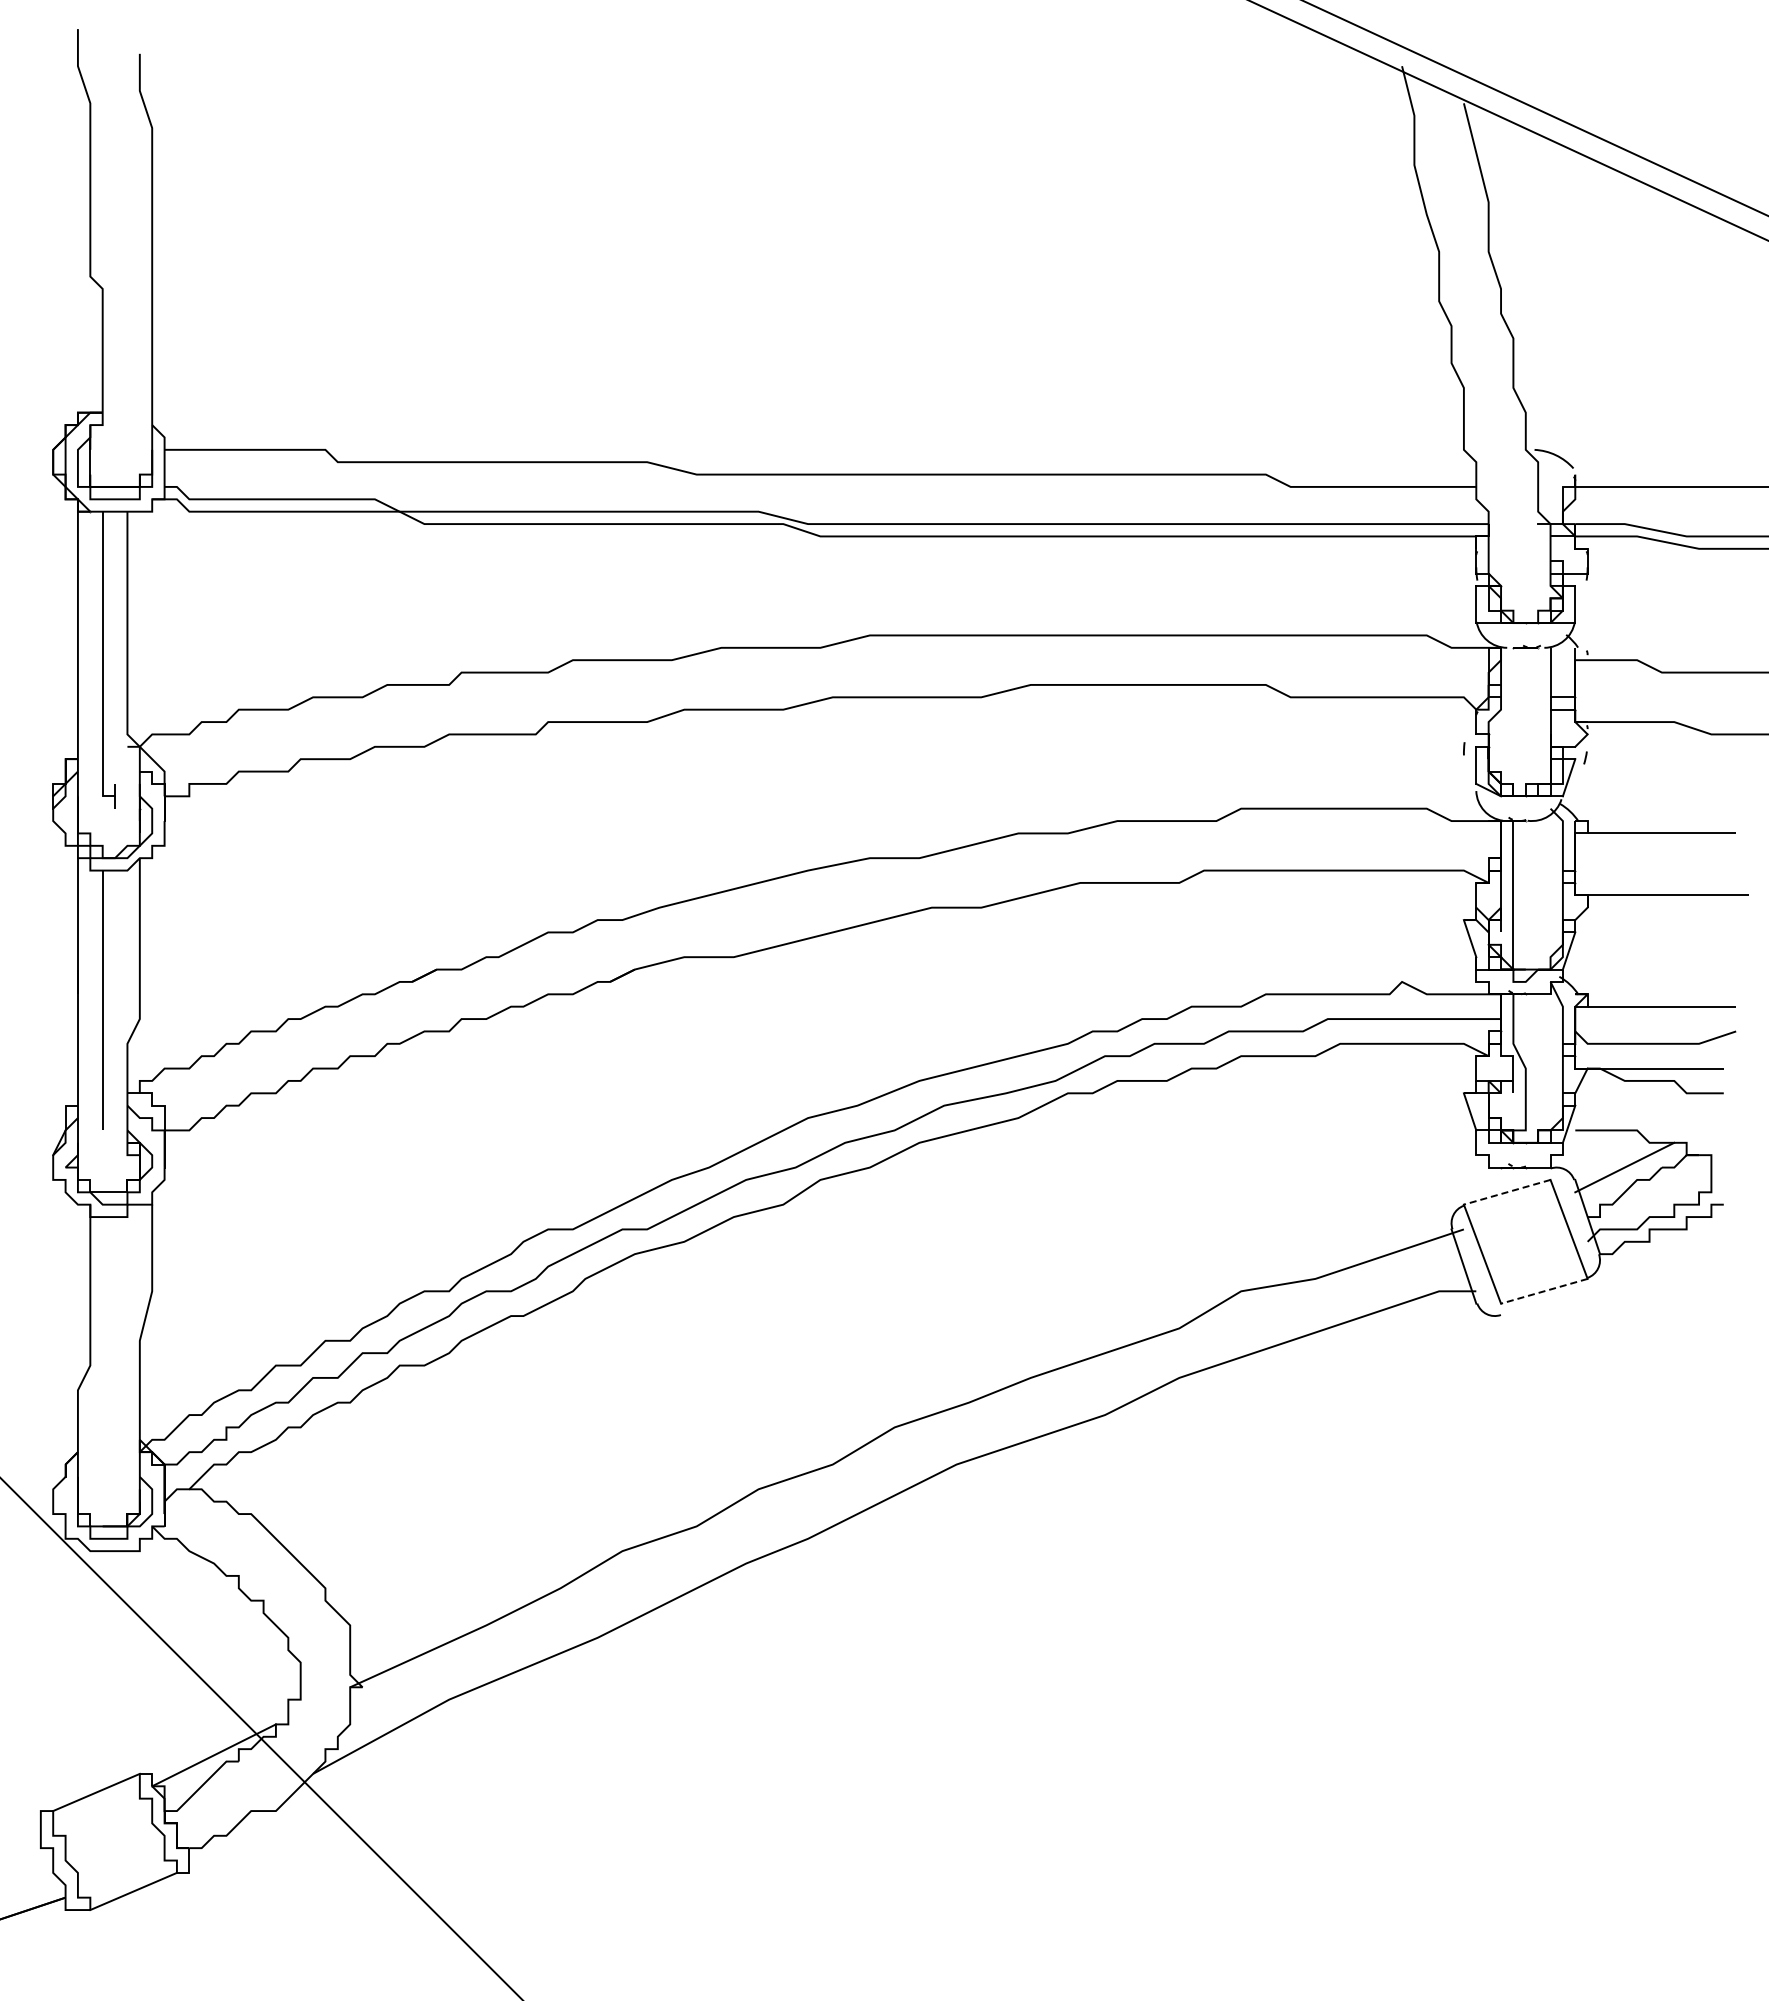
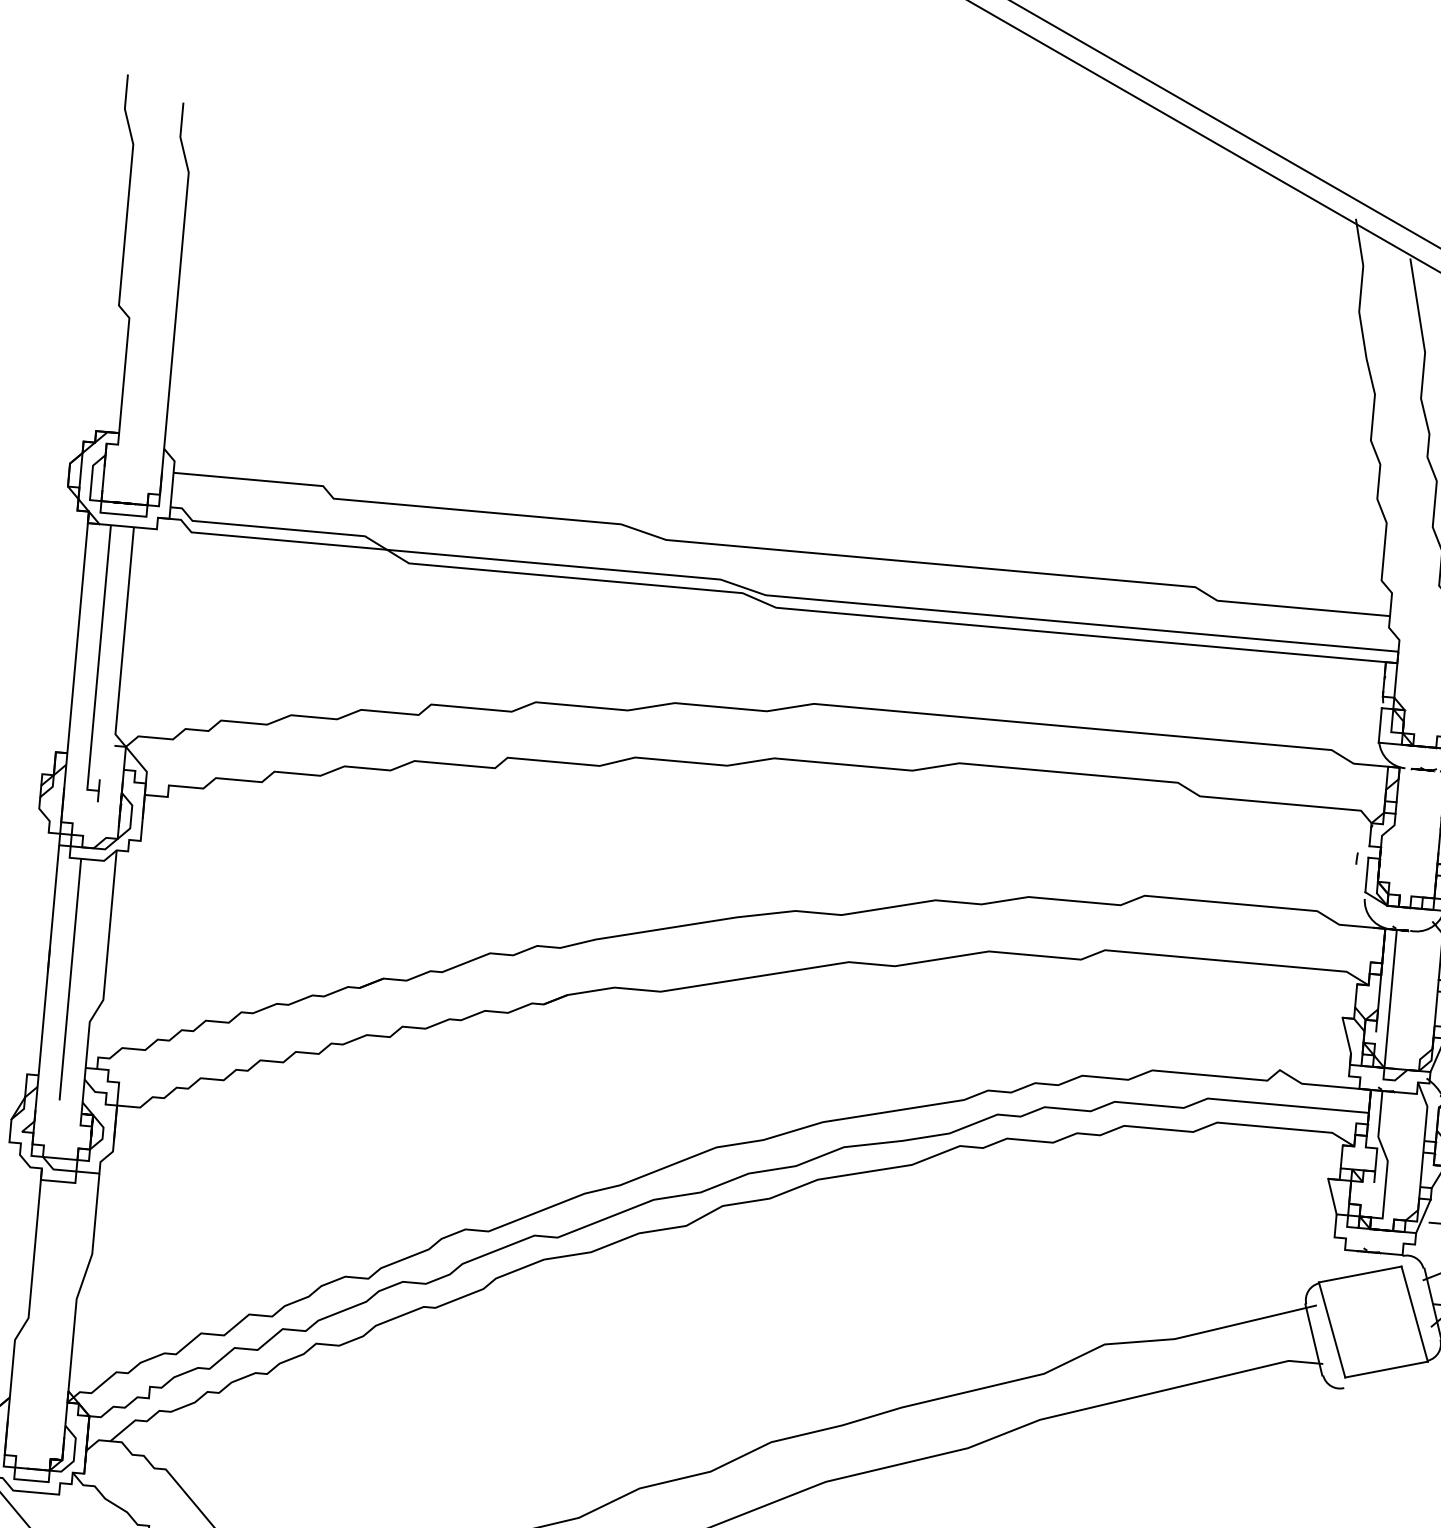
line: (1506, 1192) -> (1359, 1274), dashed -> solid
line: (1543, 1291) -> (1385, 1369), dashed -> solid

